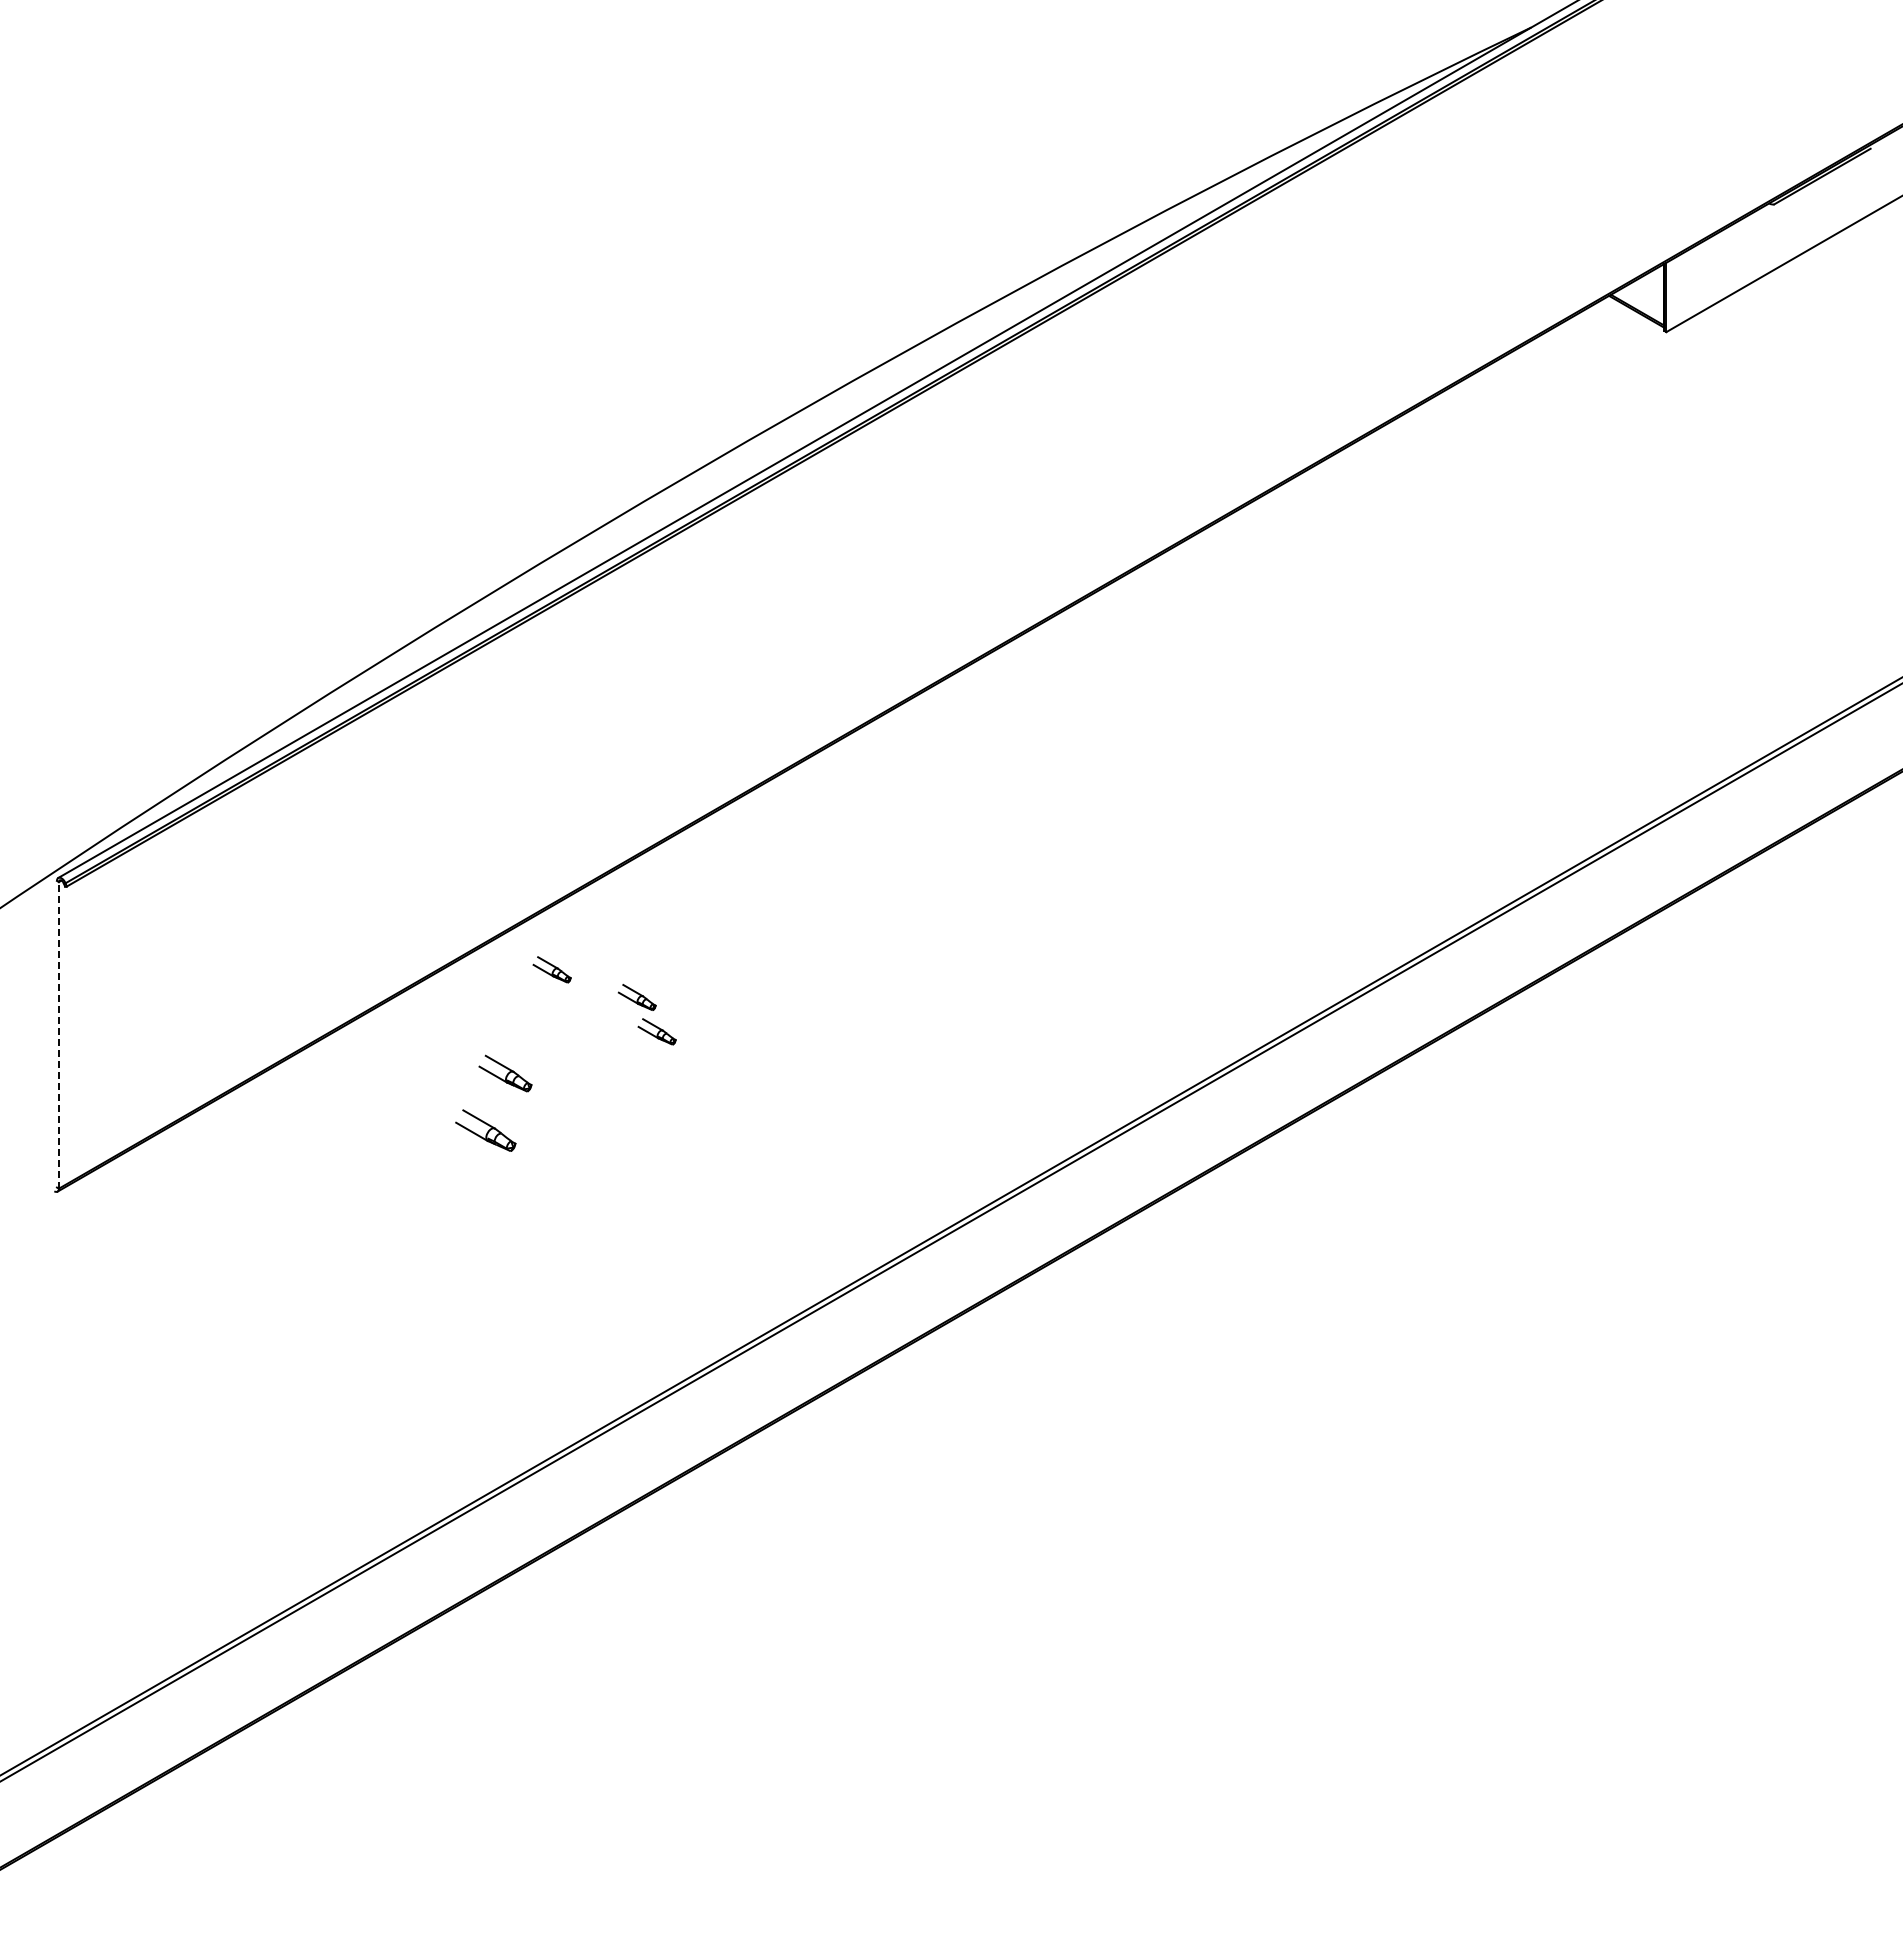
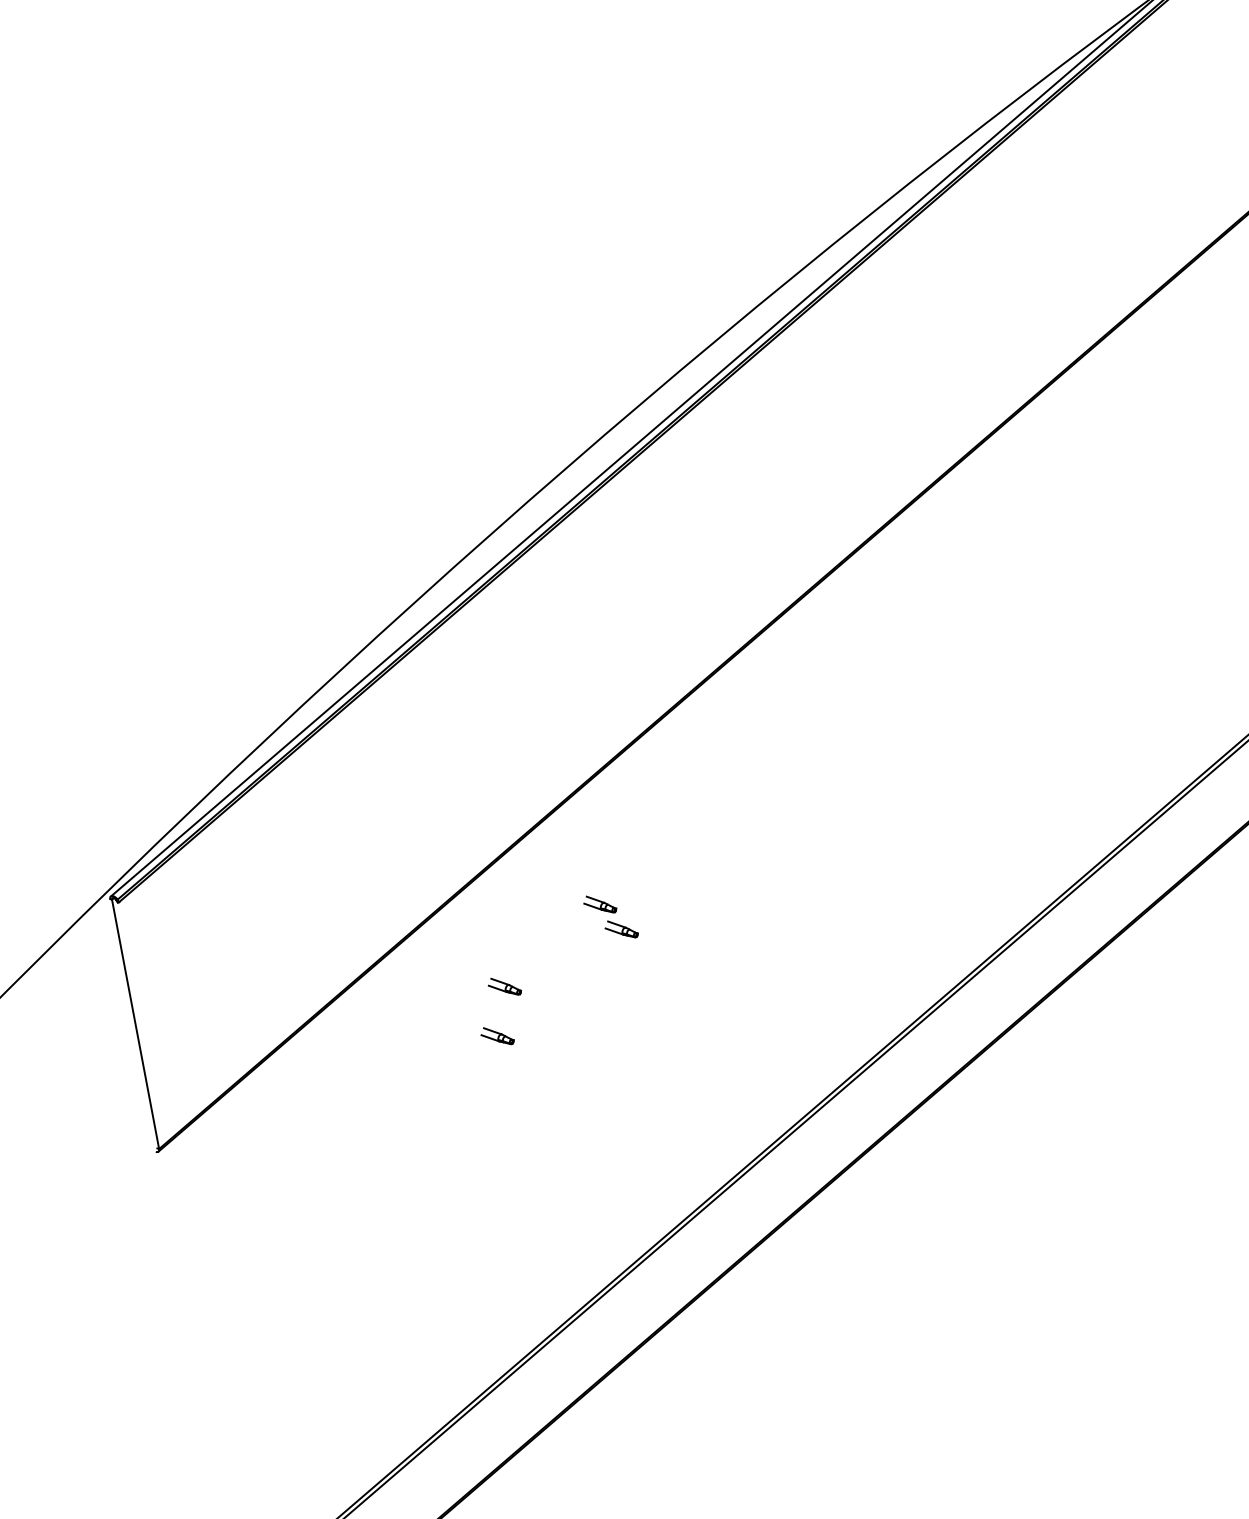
part: (551, 969) -> (525, 895), removed
line: (58, 1034) -> (135, 1023), dashed -> solid
part: (505, 1073) -> (504, 986), size x0.71
part: (485, 1130) -> (497, 1036), size x0.62

